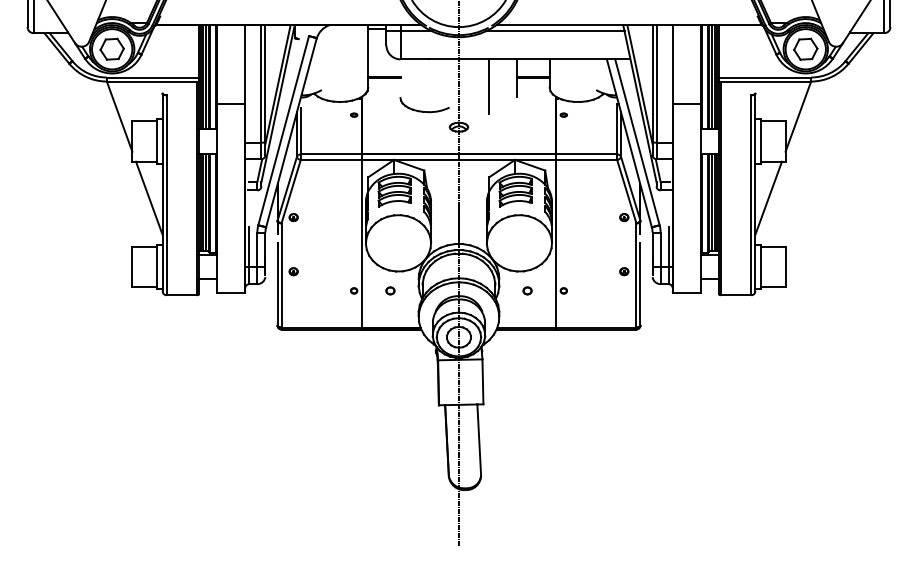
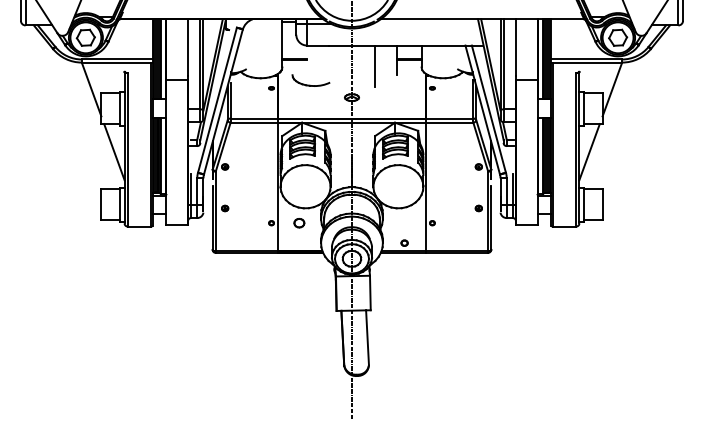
line: (555, 31) -> (426, 24), removed
part: (424, 105) -> (310, 80), moved
part: (390, 290) -> (299, 222), size x1.6
part: (527, 290) -> (404, 242), moved

